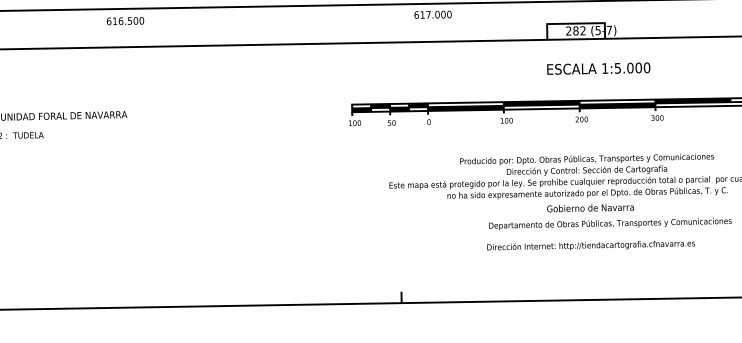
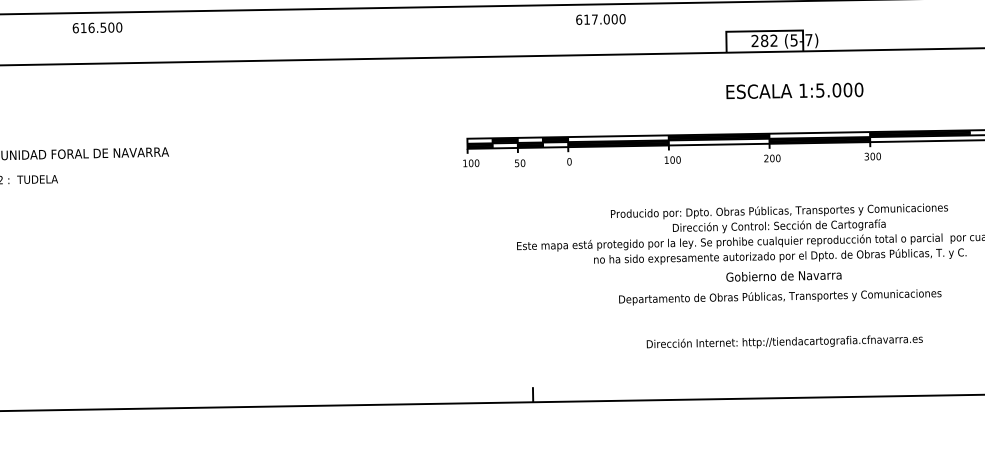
text: (432, 14) -> (600, 19), moved
text: (125, 20) -> (97, 27), moved
text: (610, 224) -> (780, 297), moved
text: (590, 245) -> (784, 341), moved

